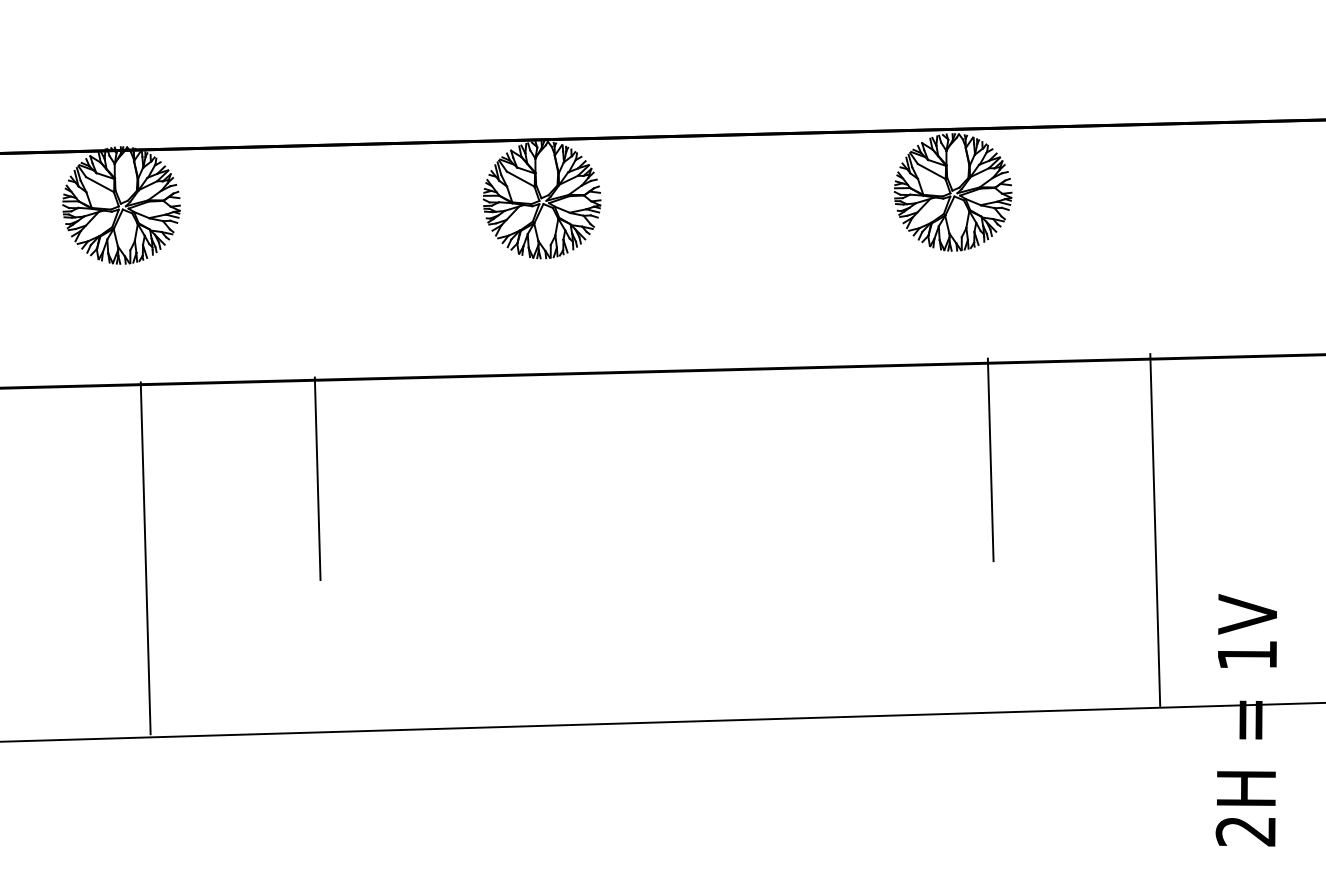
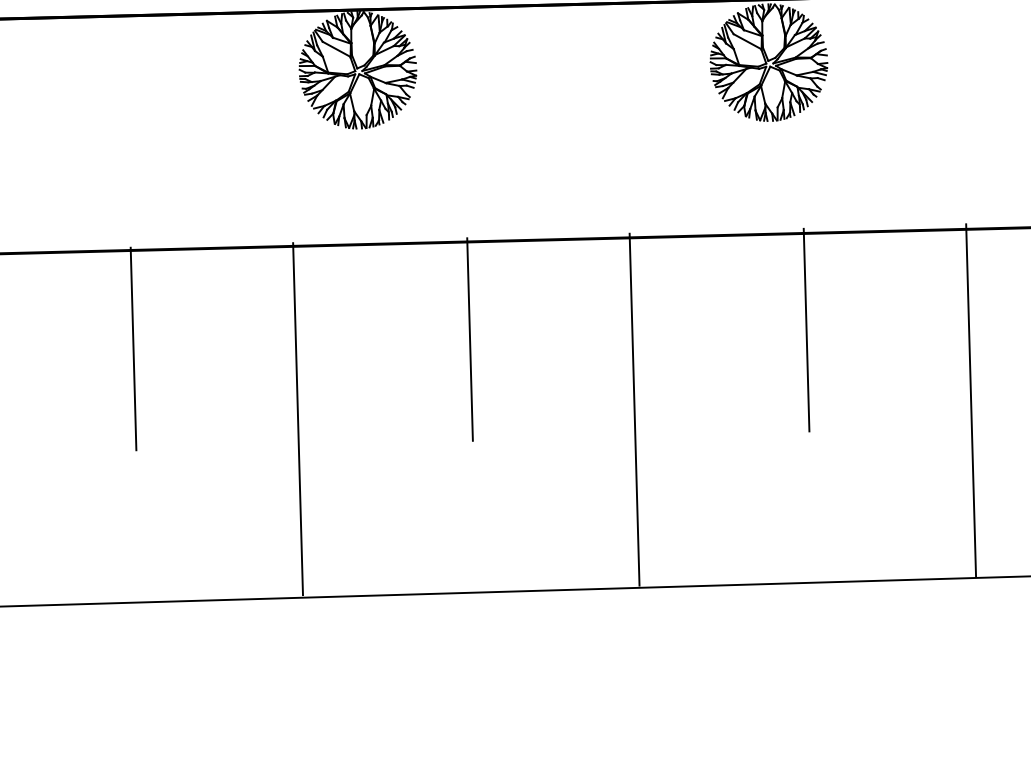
line: (654, 469) -> (470, 339), added
line: (818, 539) -> (634, 409), added
line: (482, 548) -> (298, 418), added

